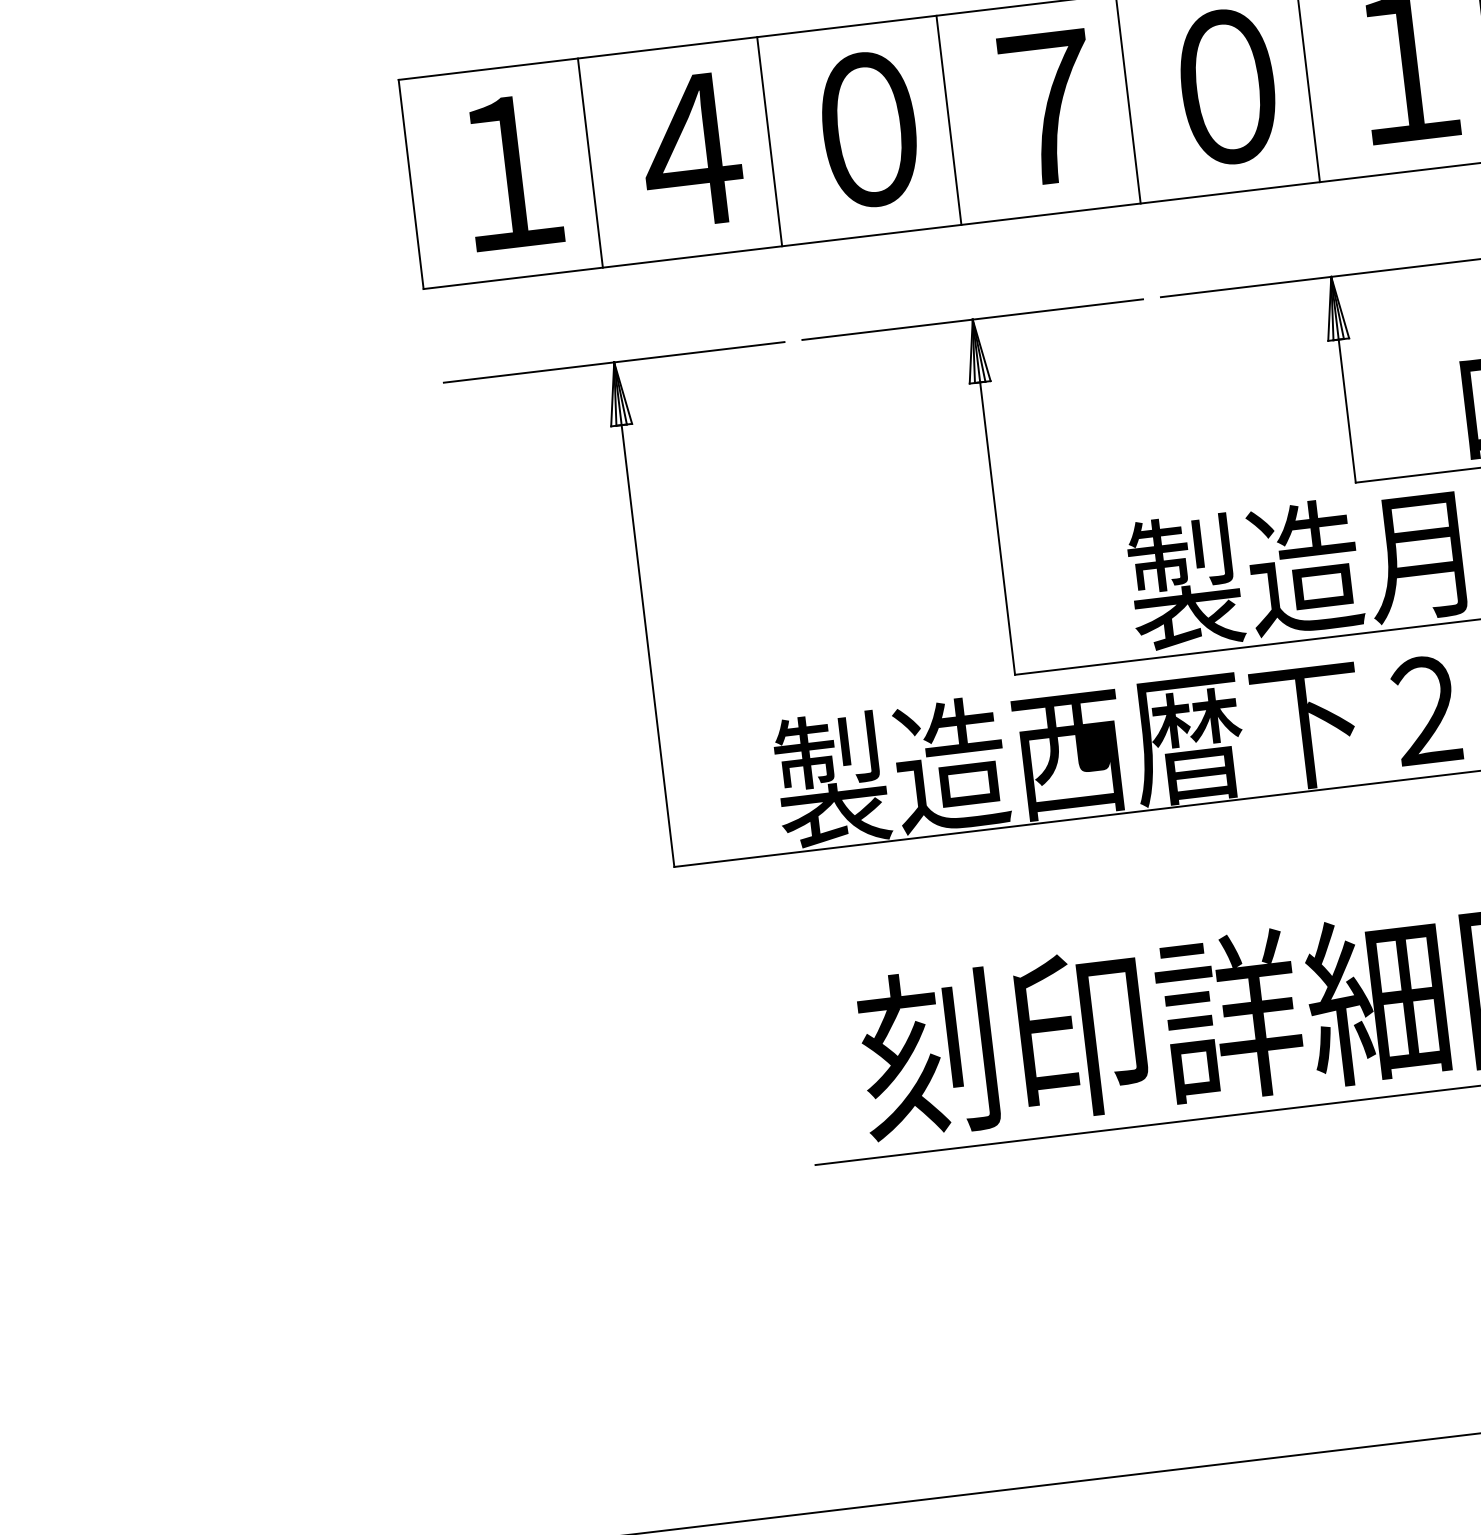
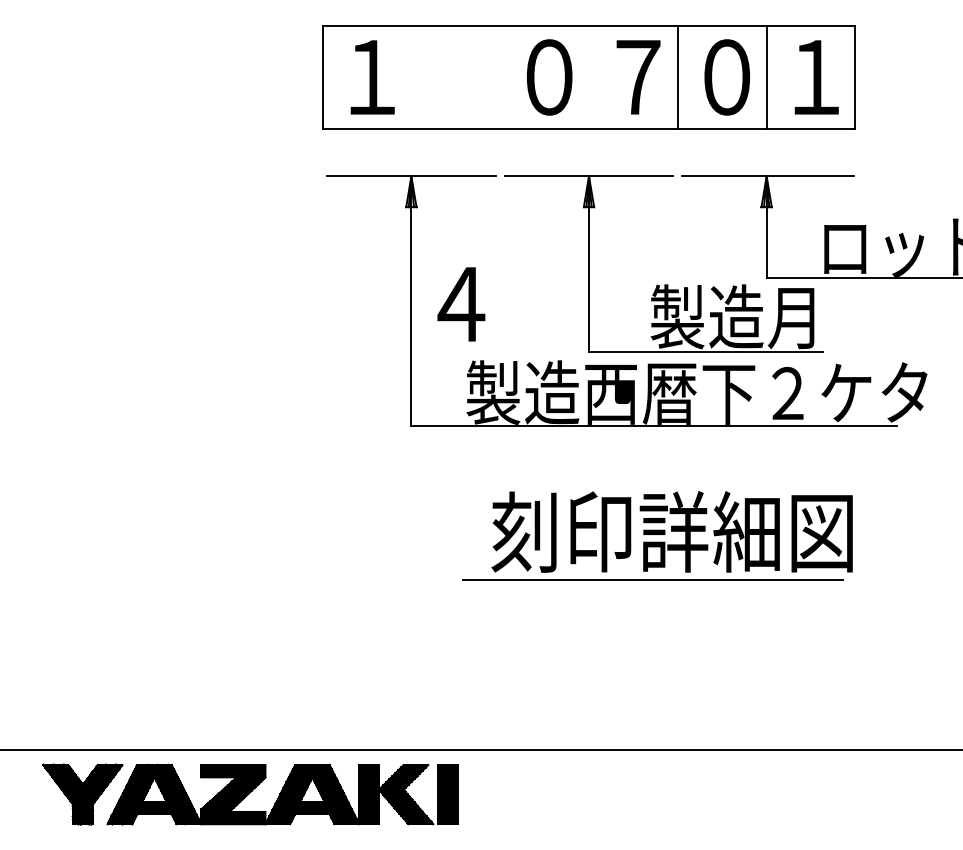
line: (949, 120) -> (589, 77), removed
line: (770, 141) -> (500, 77), removed
text: (691, 150) -> (461, 304), moved
line: (590, 162) -> (411, 77), removed

